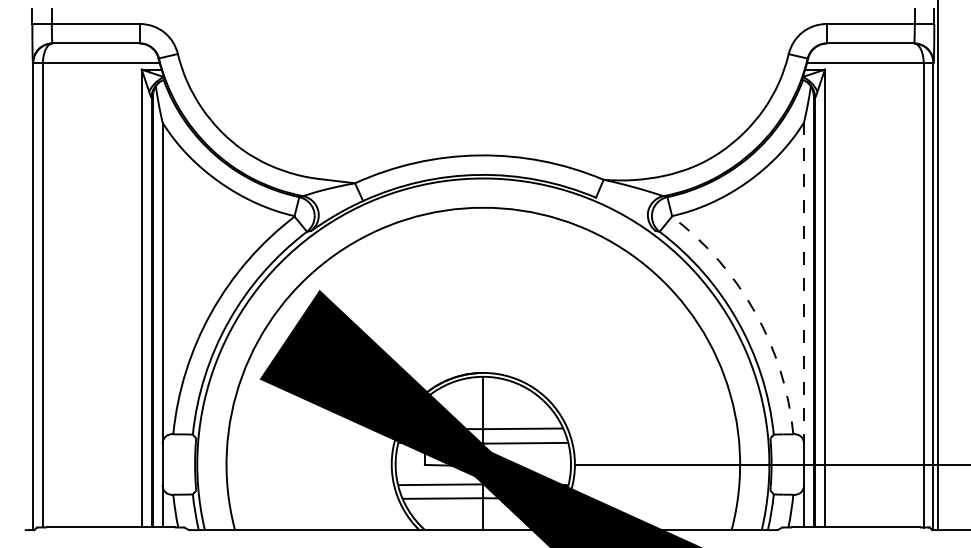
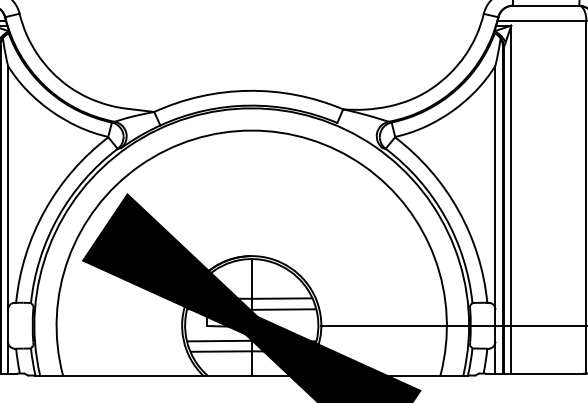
line: (804, 283) -> (495, 188), dashed -> solid
arc: (755, 312) -> (458, 210), dashed -> solid

